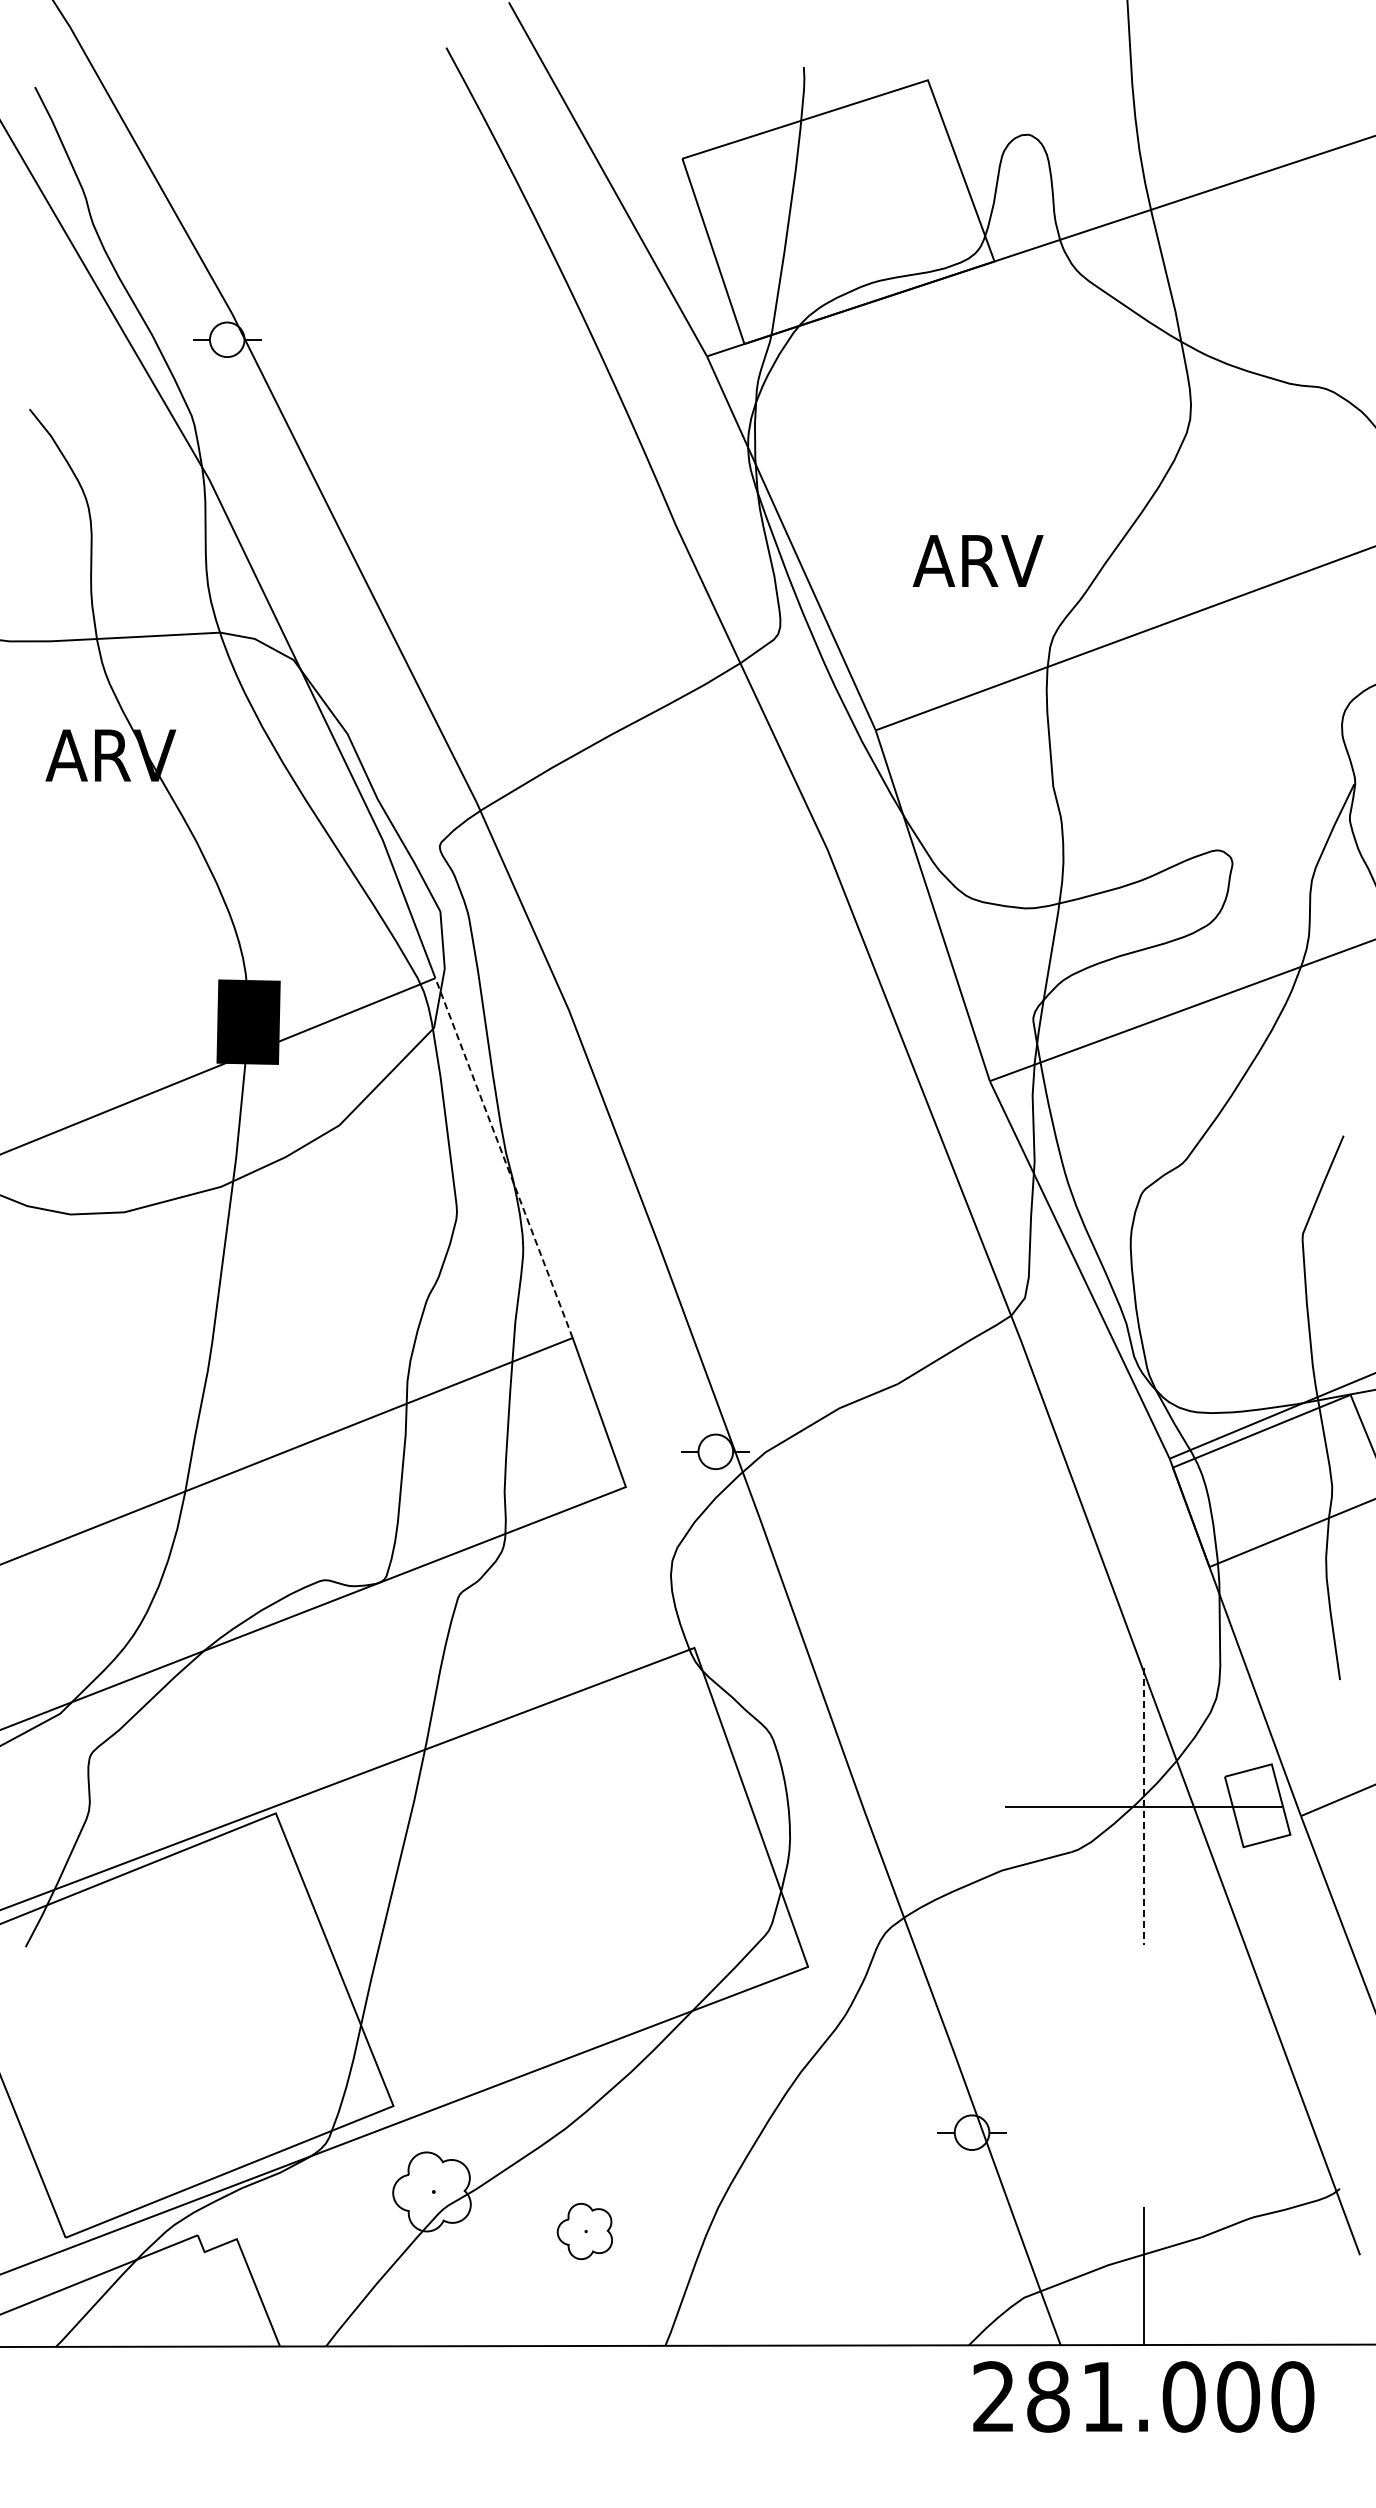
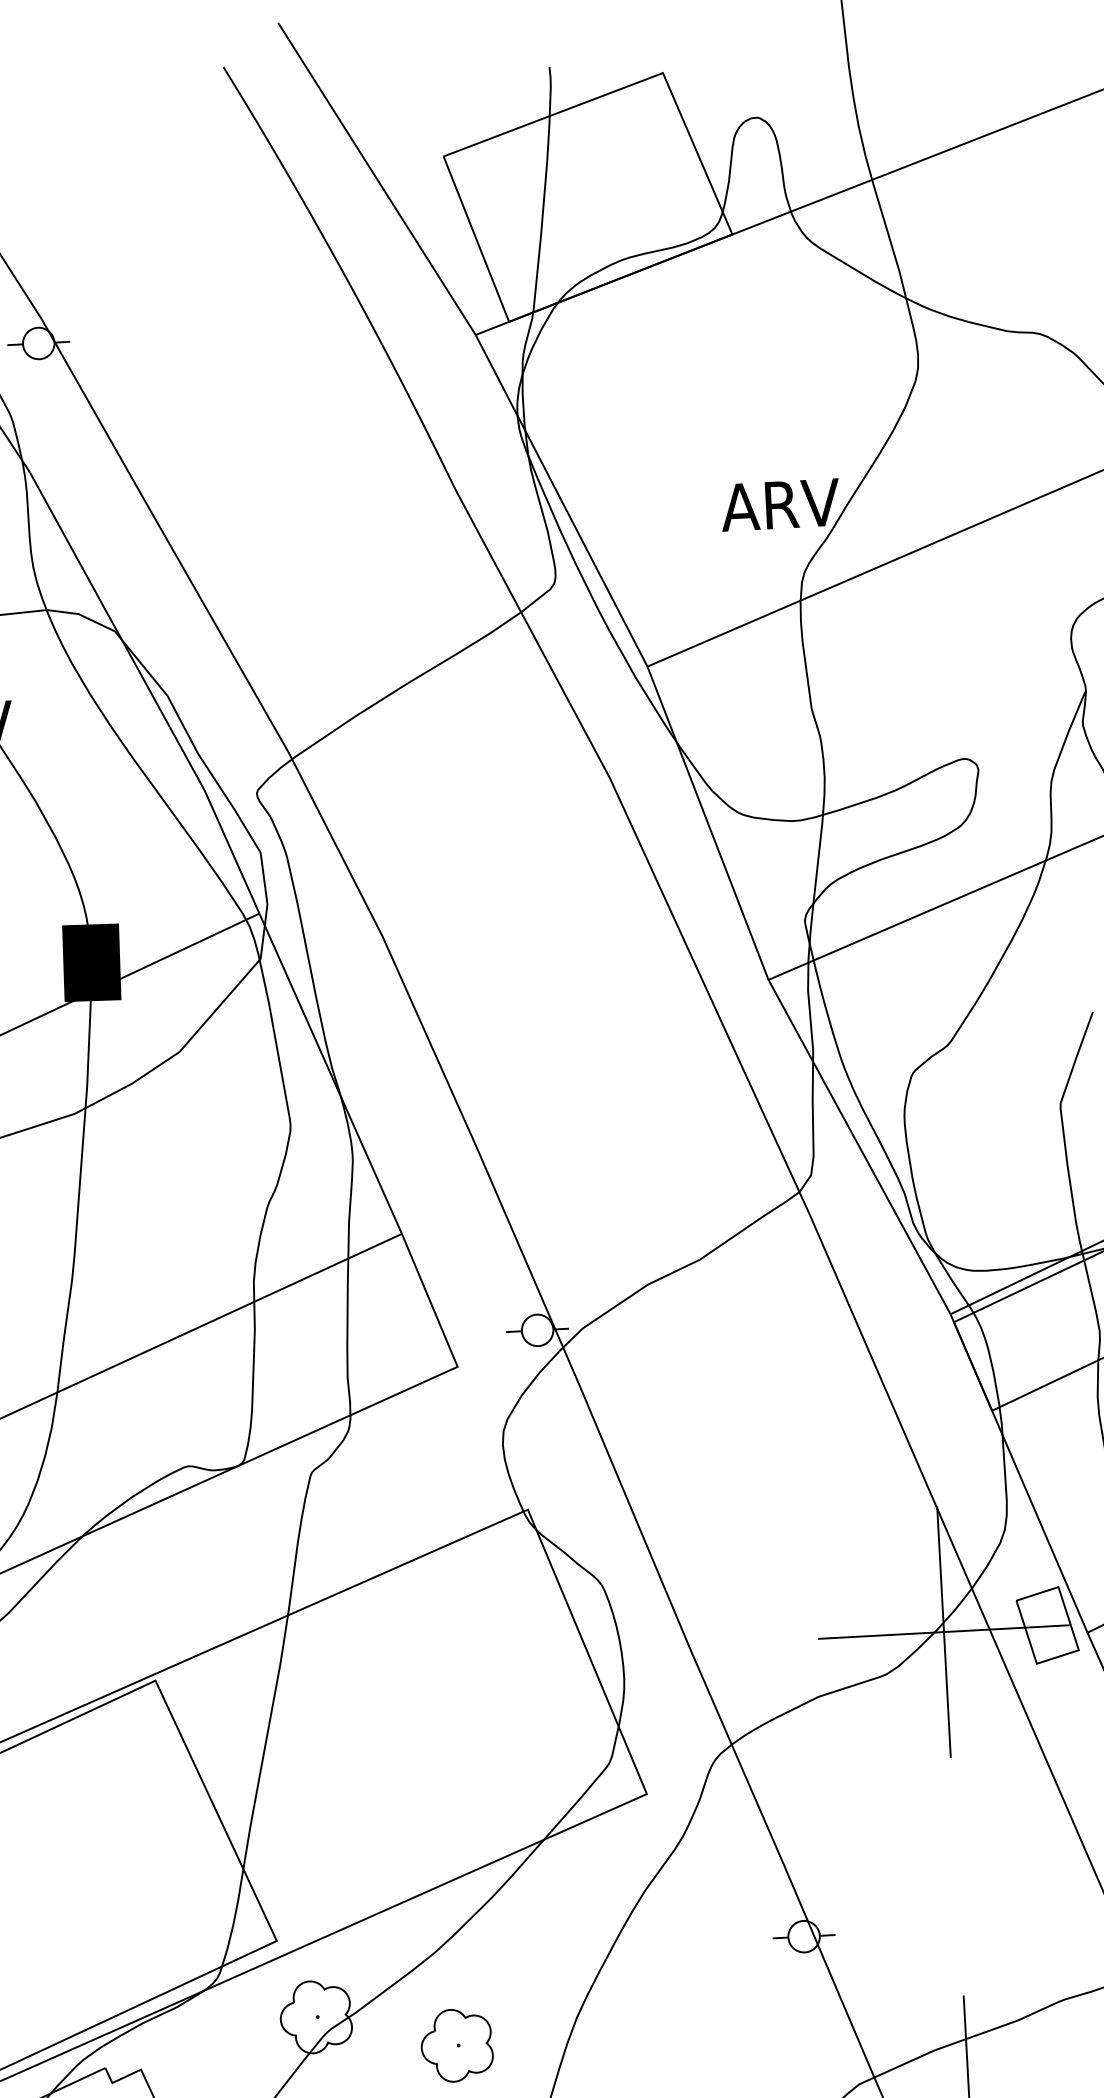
text: (977, 560) -> (779, 504), moved
line: (504, 1158) -> (331, 1074), dashed -> solid
line: (1143, 1807) -> (943, 1632), dashed -> solid
part: (584, 2231) -> (456, 2045), size x1.43

